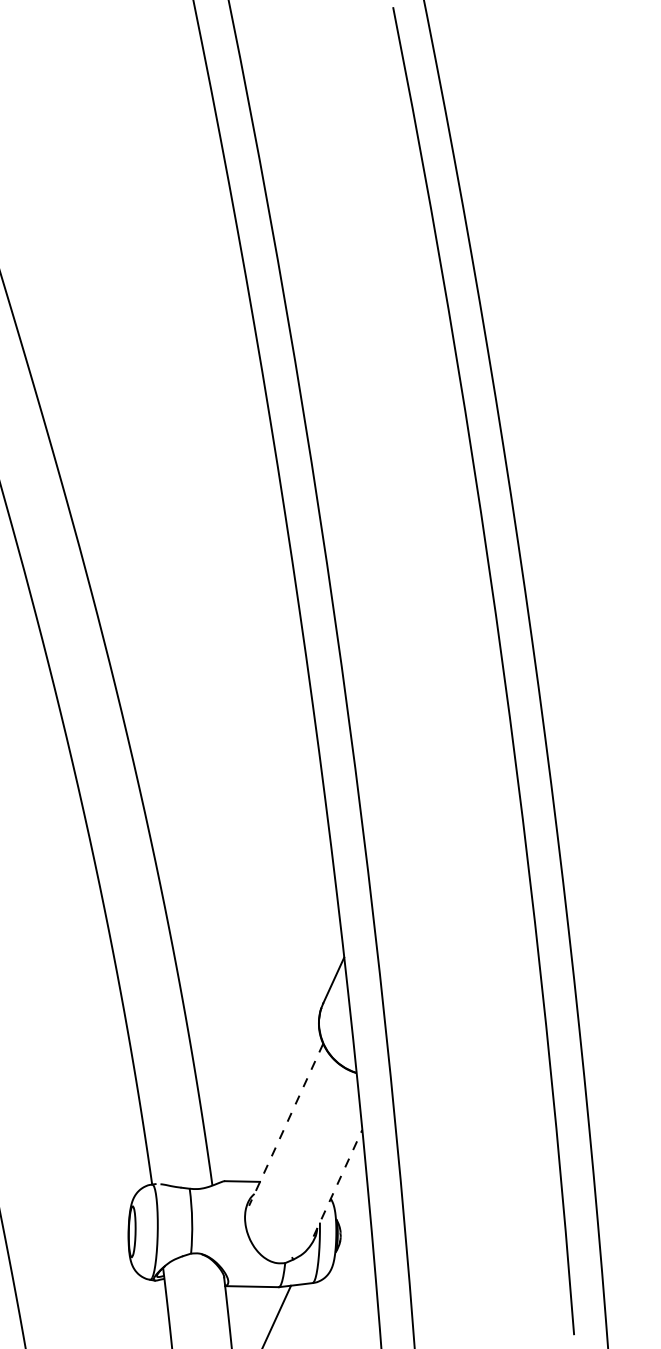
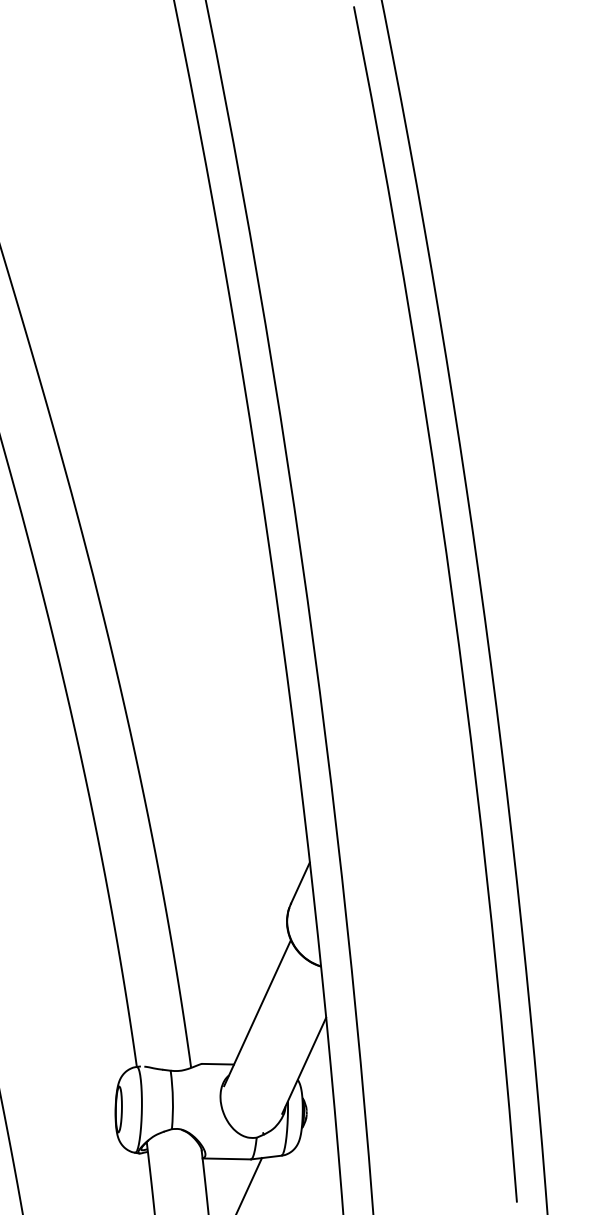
line: (285, 1125) -> (256, 1013), dashed -> solid
line: (337, 1183) -> (303, 1066), dashed -> solid

